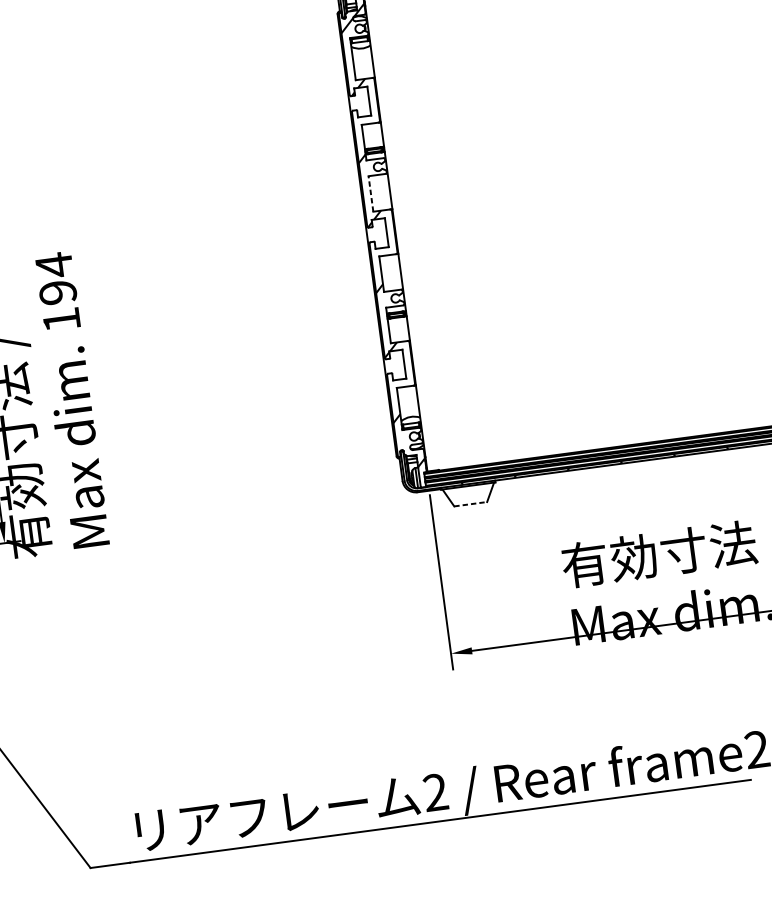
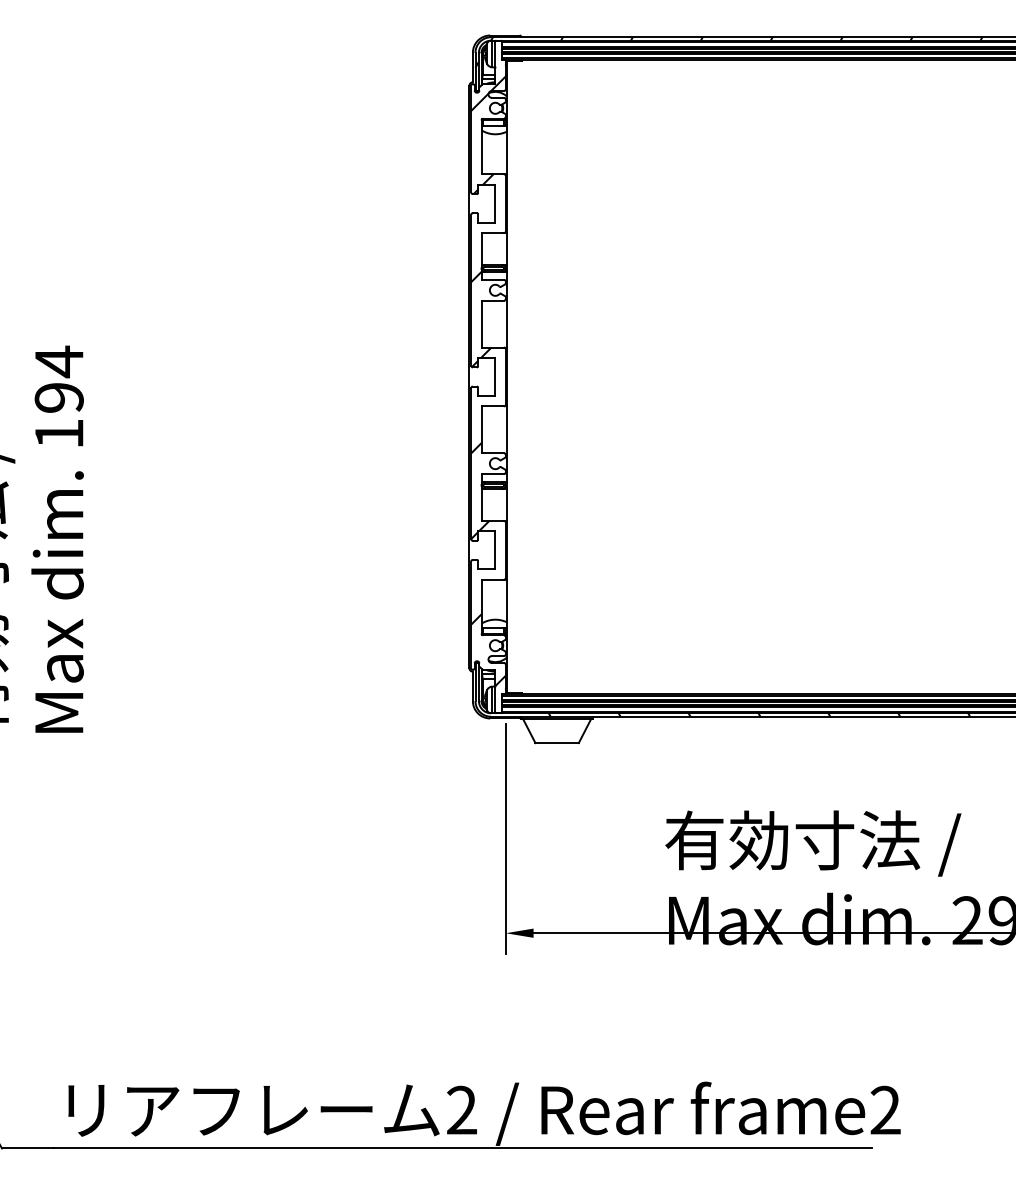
line: (370, 193) -> (481, 323), dashed -> solid
line: (471, 504) -> (557, 743), dashed -> solid

